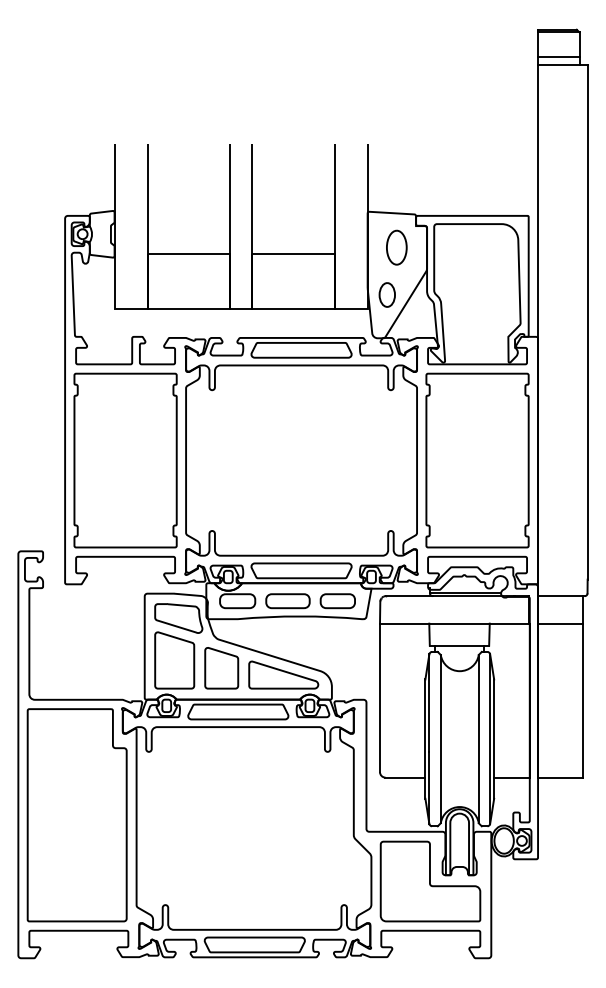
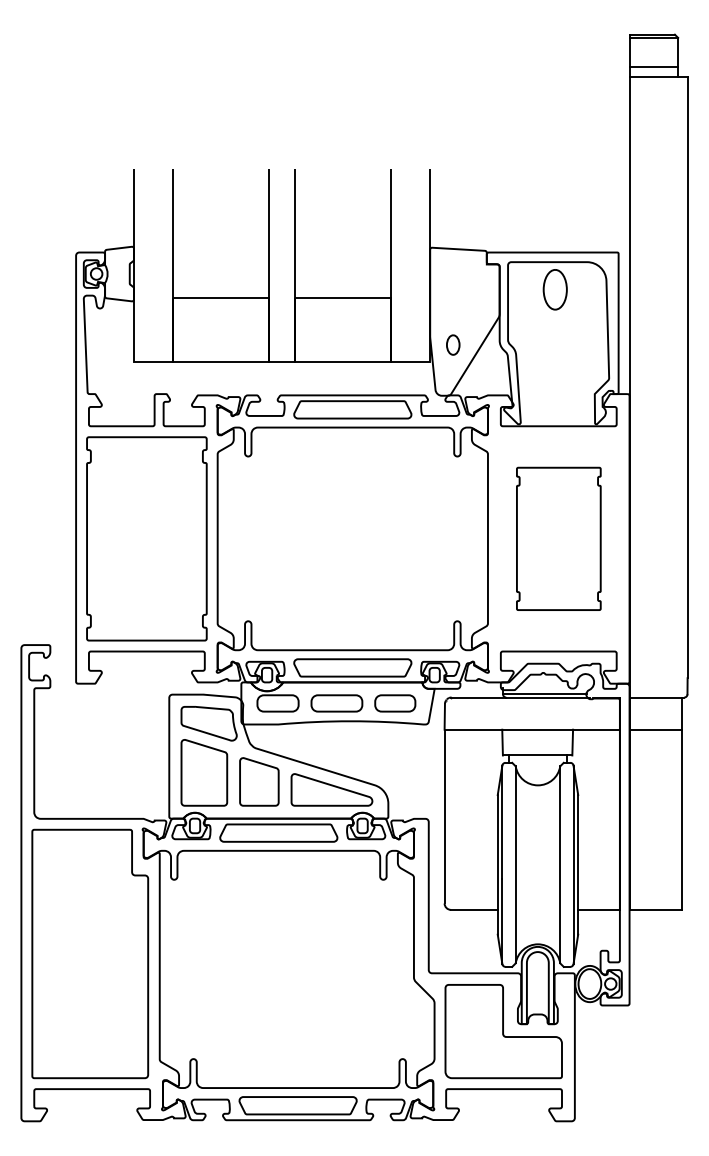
part: (396, 247) -> (554, 289), moved
part: (387, 294) -> (453, 344), size x0.7
part: (477, 460) -> (558, 538), size x0.7

